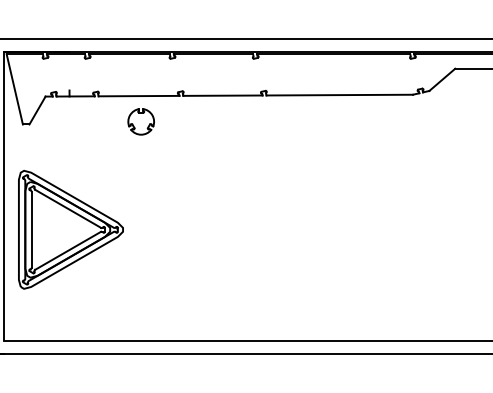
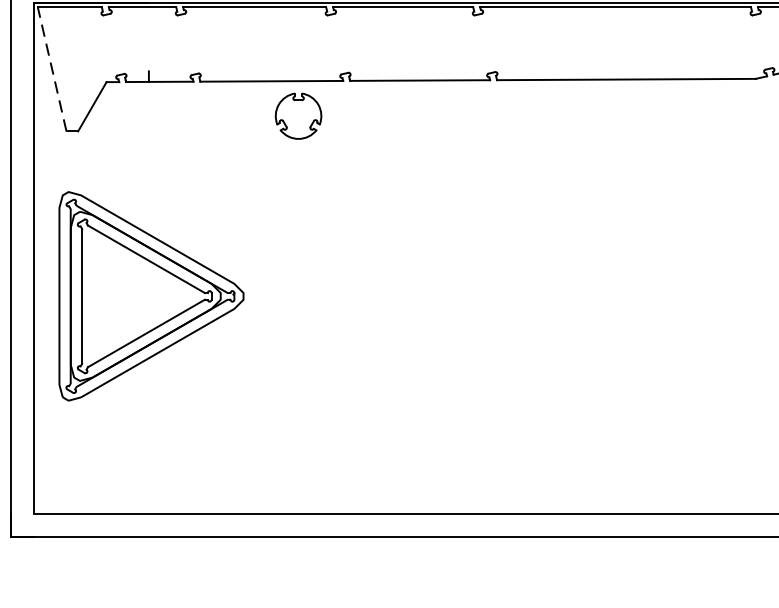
line: (14, 88) -> (51, 67), solid -> dashed
part: (140, 121) -> (297, 115), moved
part: (70, 229) -> (150, 295), moved

